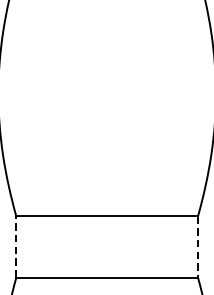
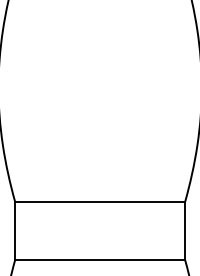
line: (16, 247) -> (15, 231), dashed -> solid
line: (198, 247) -> (185, 231), dashed -> solid

